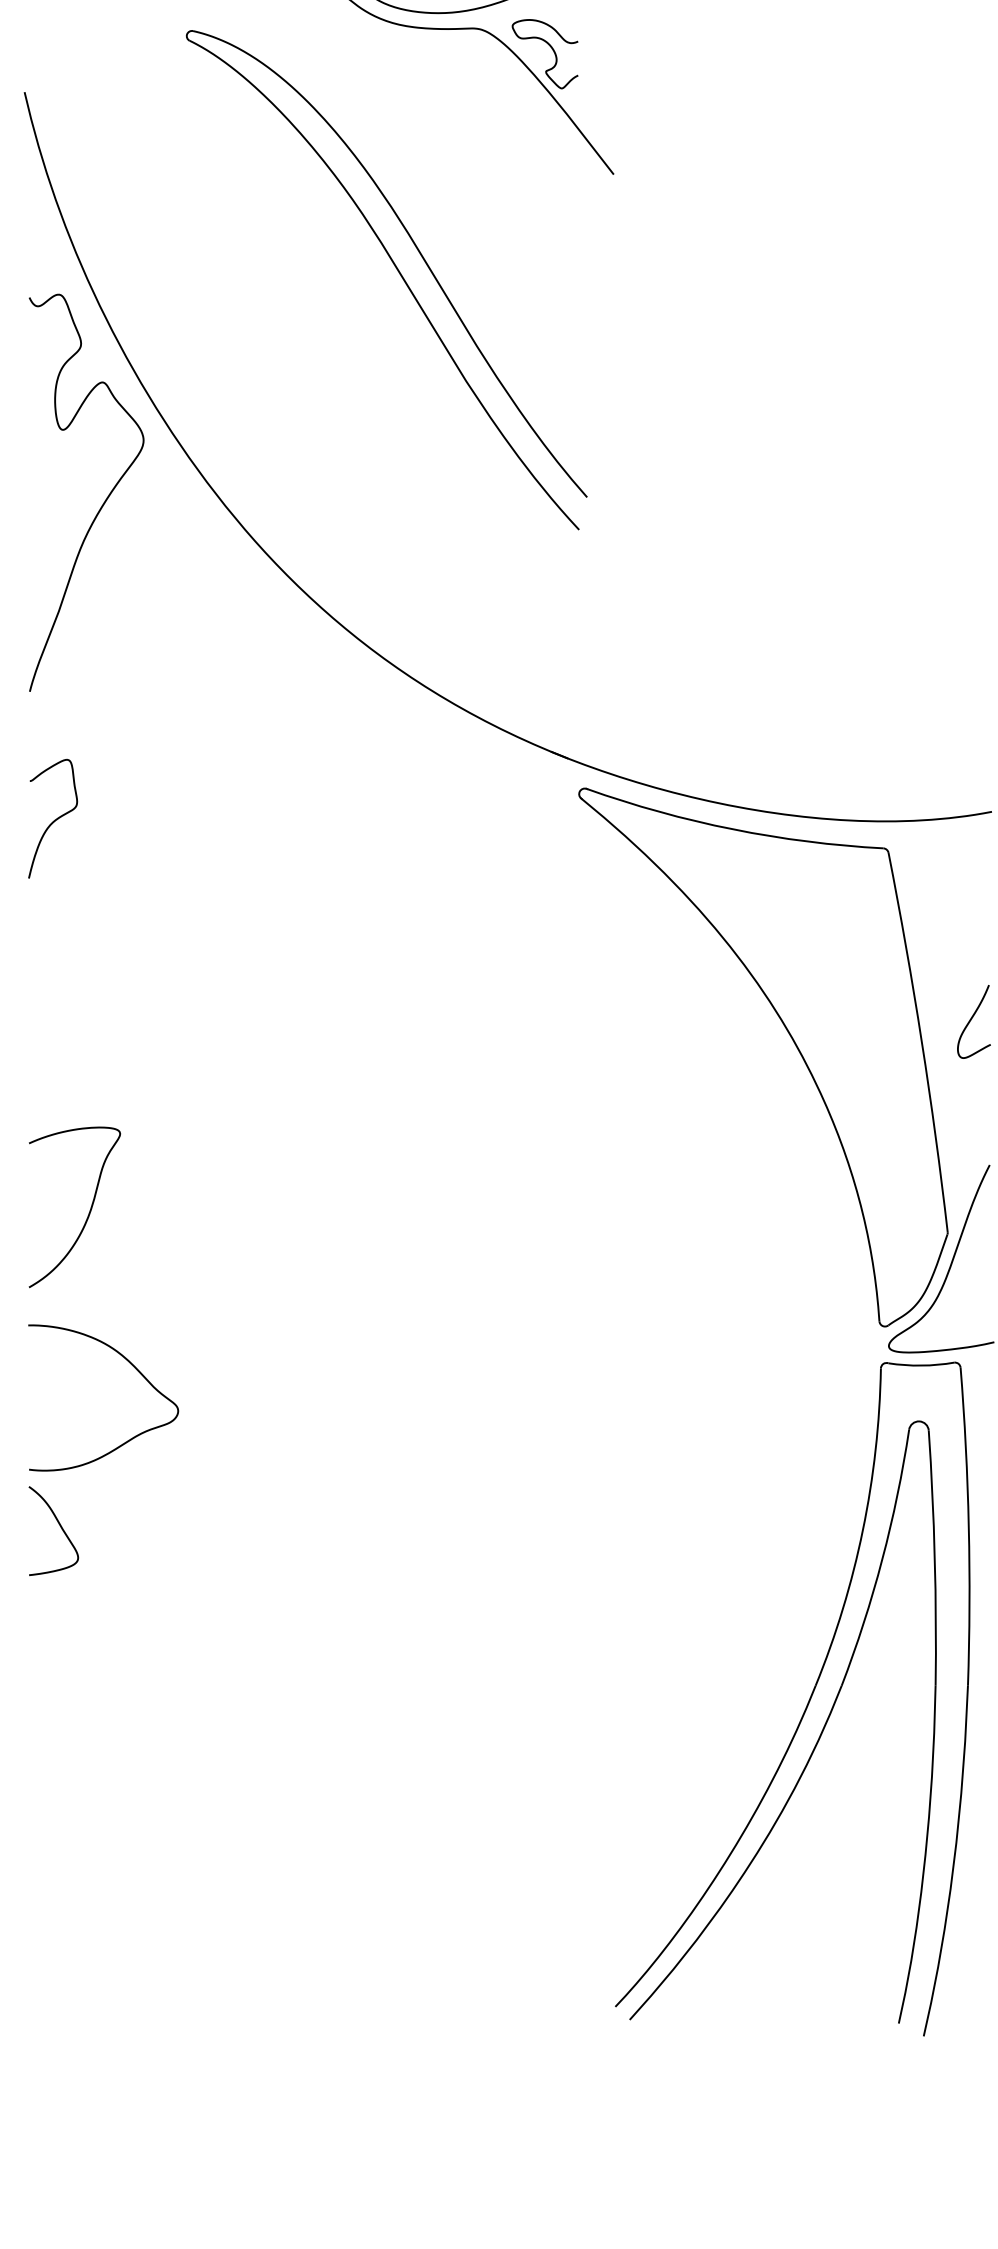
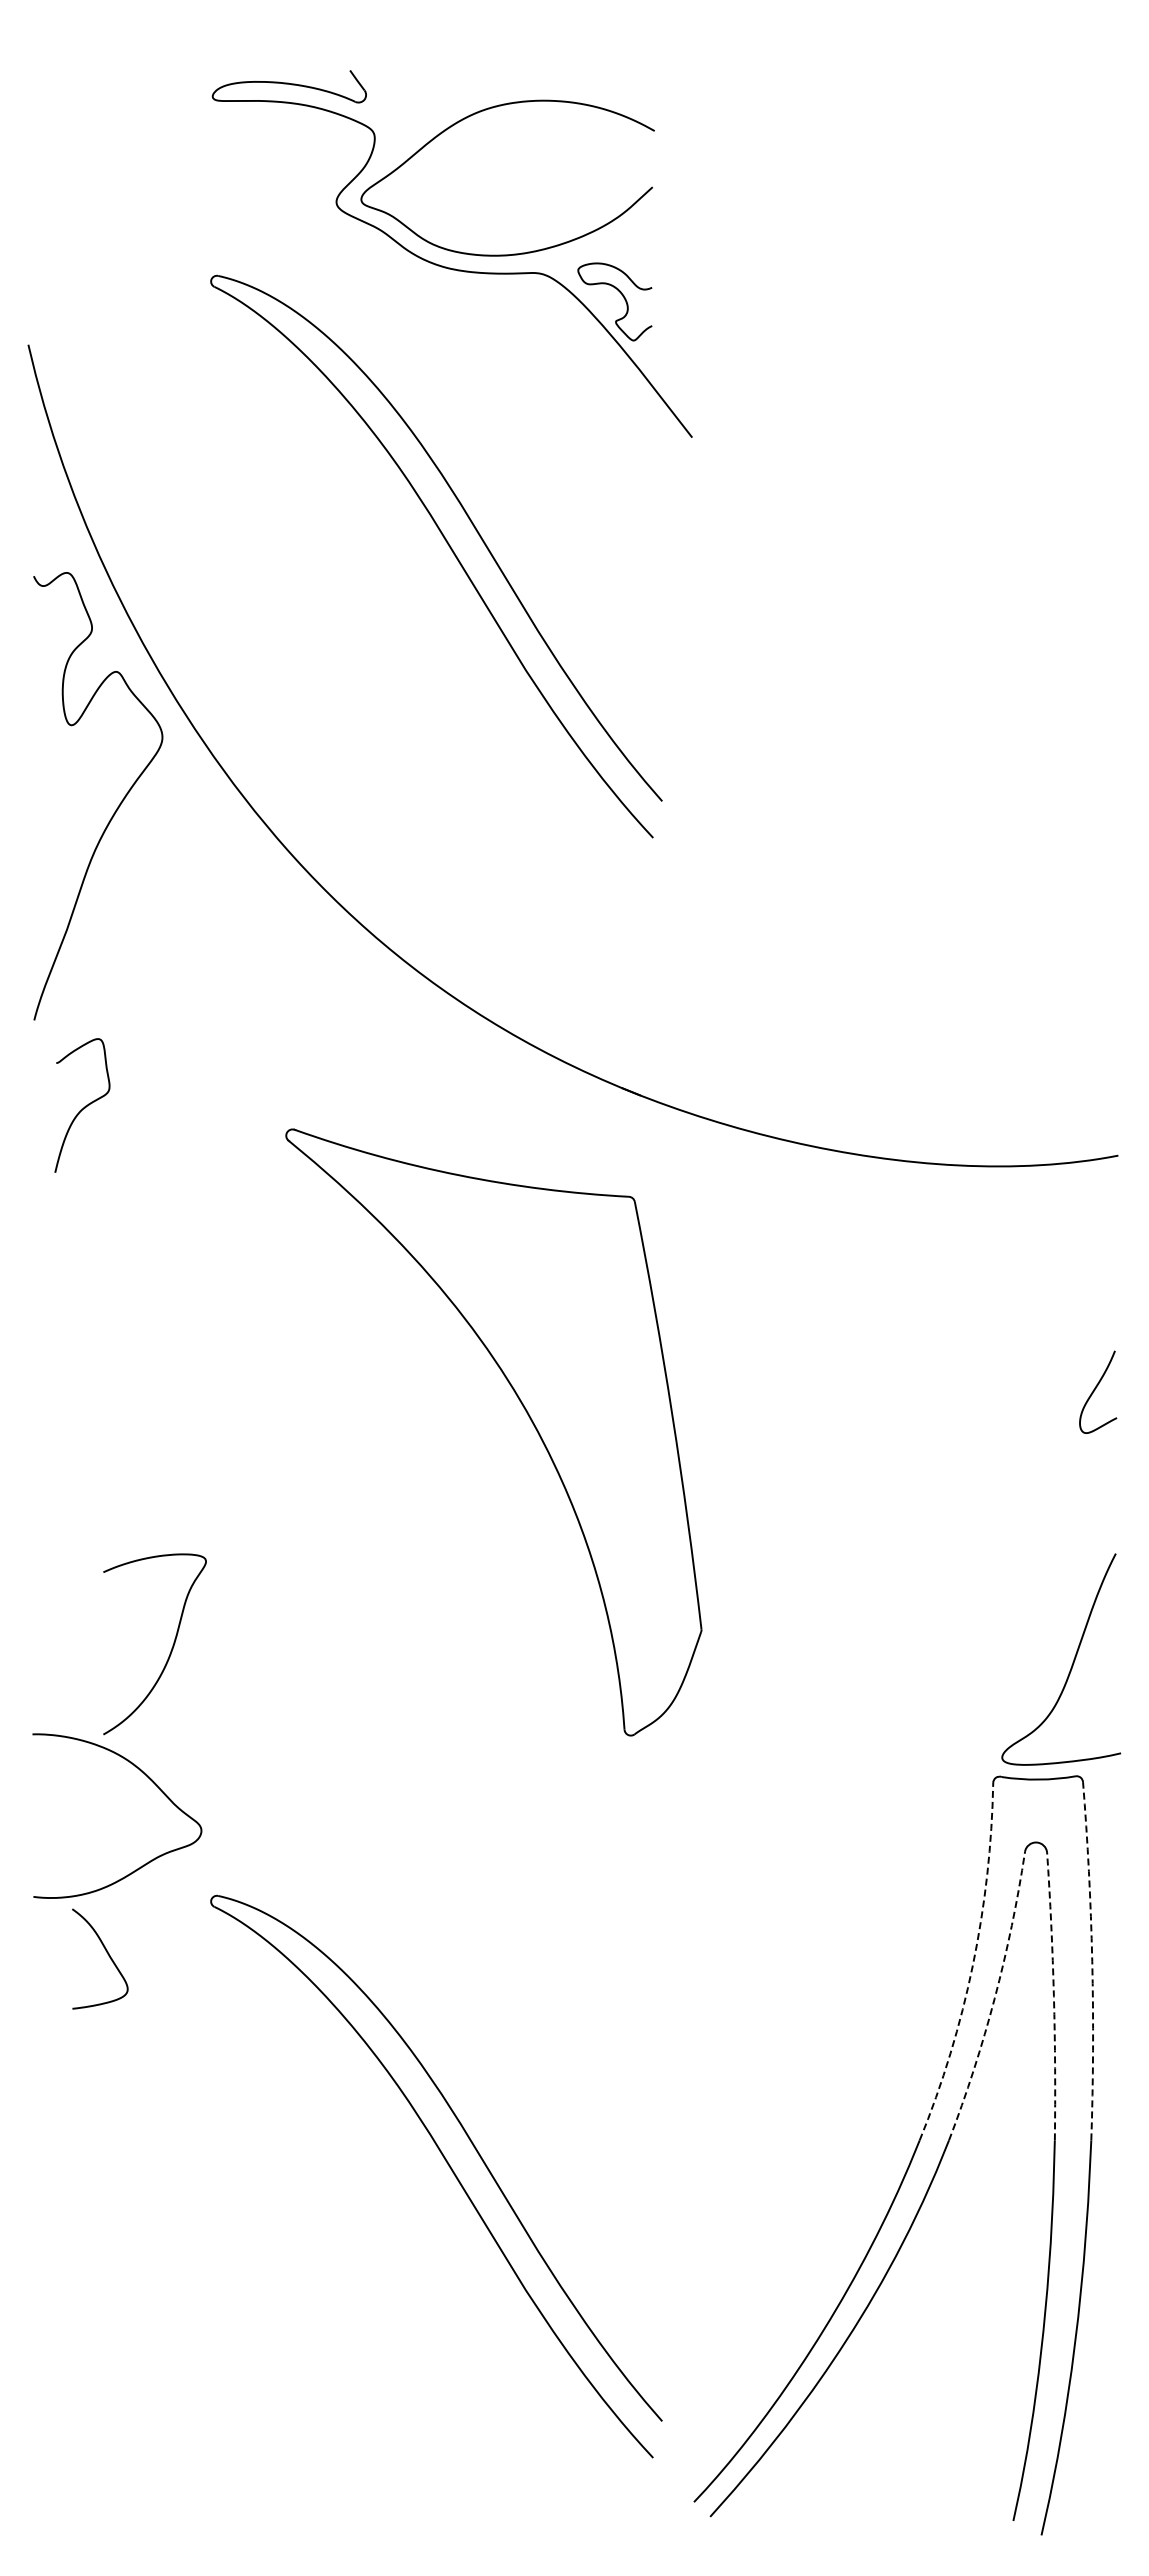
curve: (54, 819) -> (84, 1106), moved
part: (792, 1040) -> (526, 1413), moved
curve: (88, 1212) -> (170, 1650), moved
curve: (60, 1527) -> (107, 1954), moved
arc: (969, 1527) -> (1092, 1961), solid -> dashed
arc: (862, 1530) -> (972, 1965), solid -> dashed
arc: (934, 1558) -> (1053, 1996), solid -> dashed
arc: (882, 1559) -> (994, 1998), solid -> dashed
part: (397, 1708) -> (448, 2166), added

